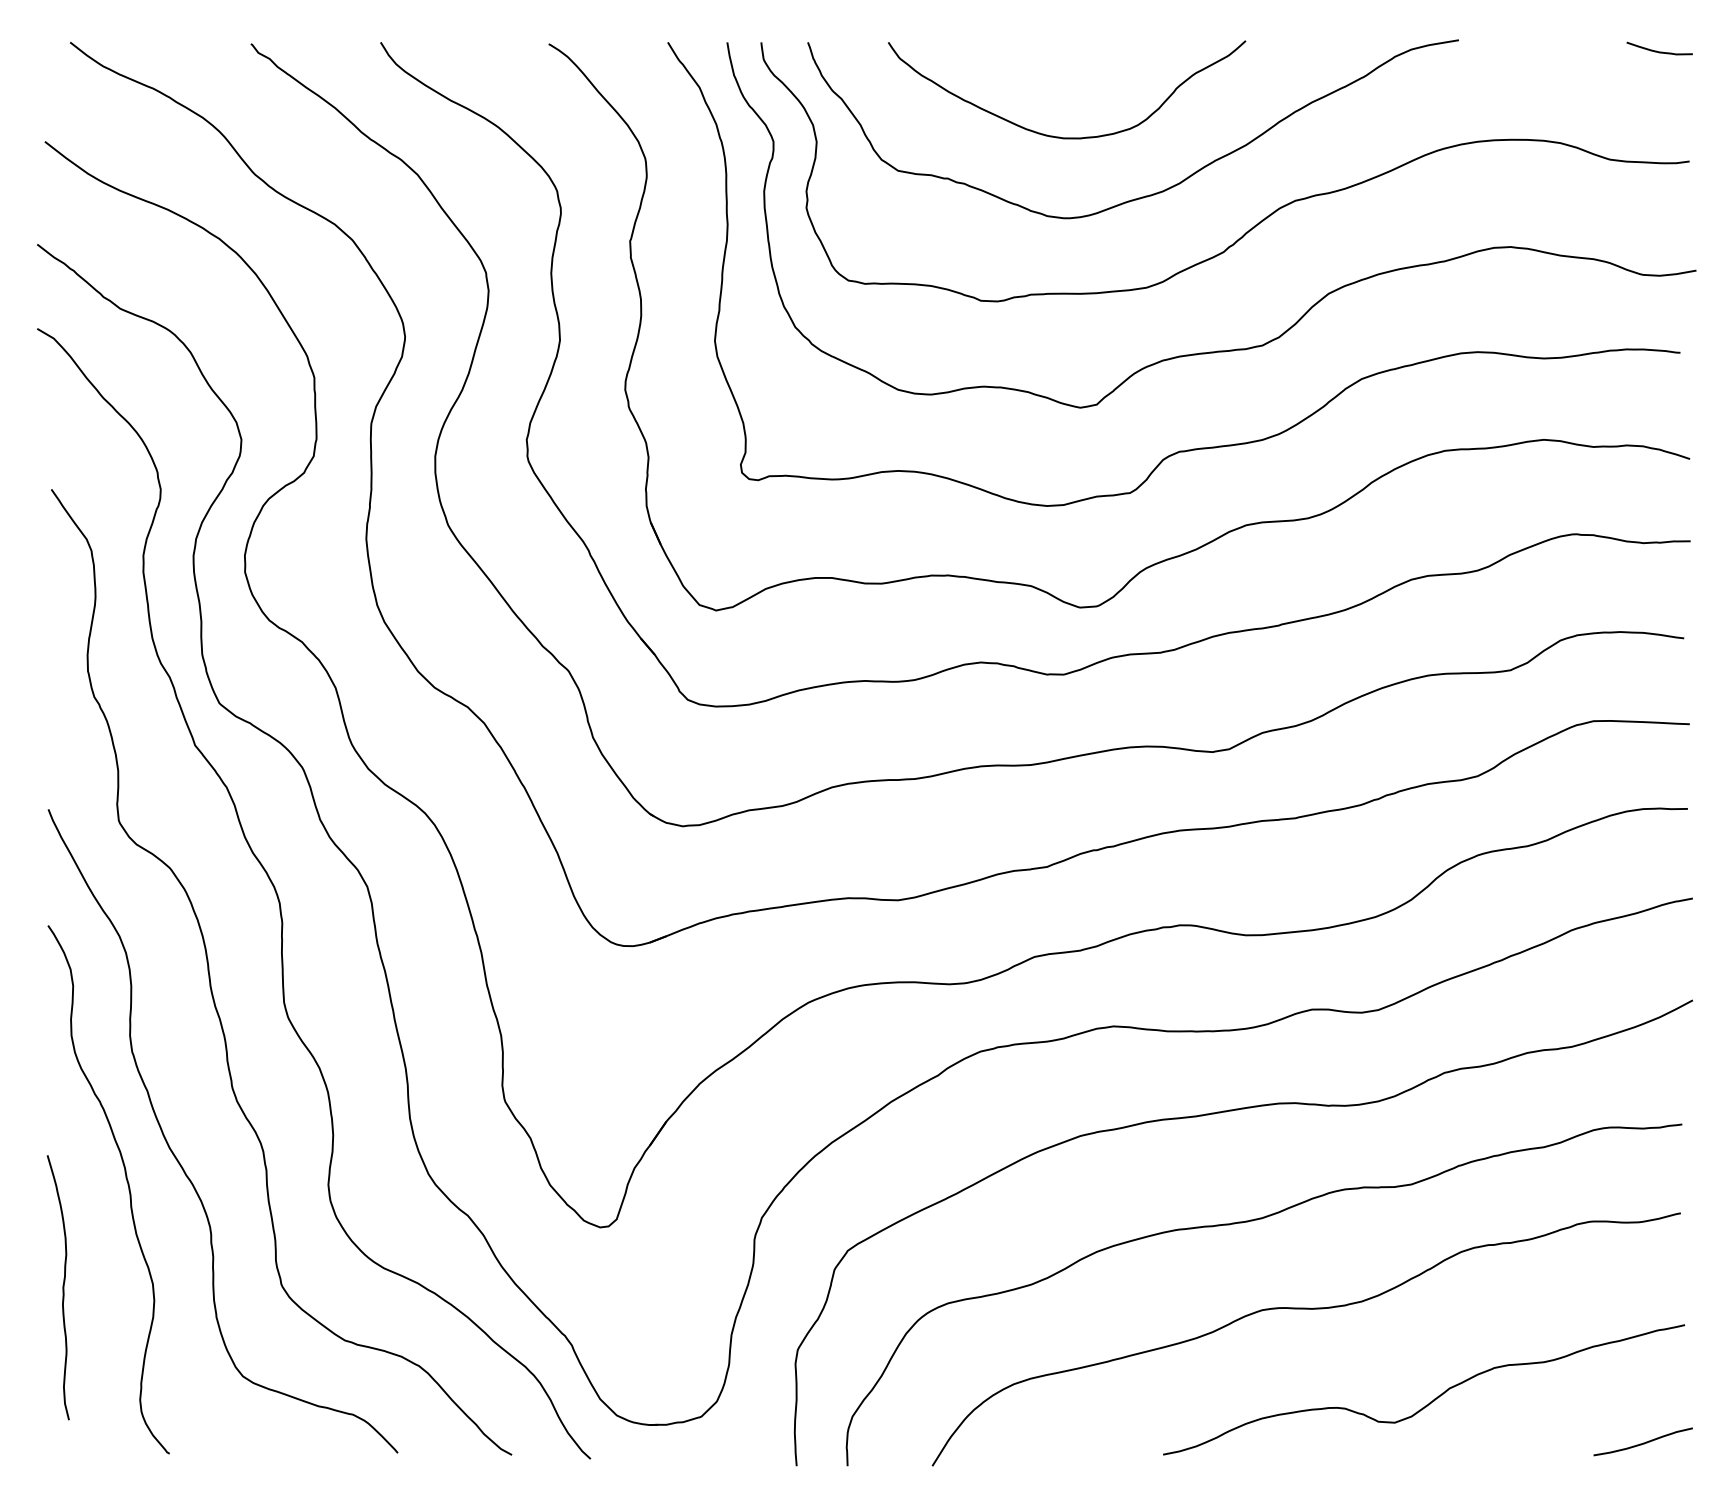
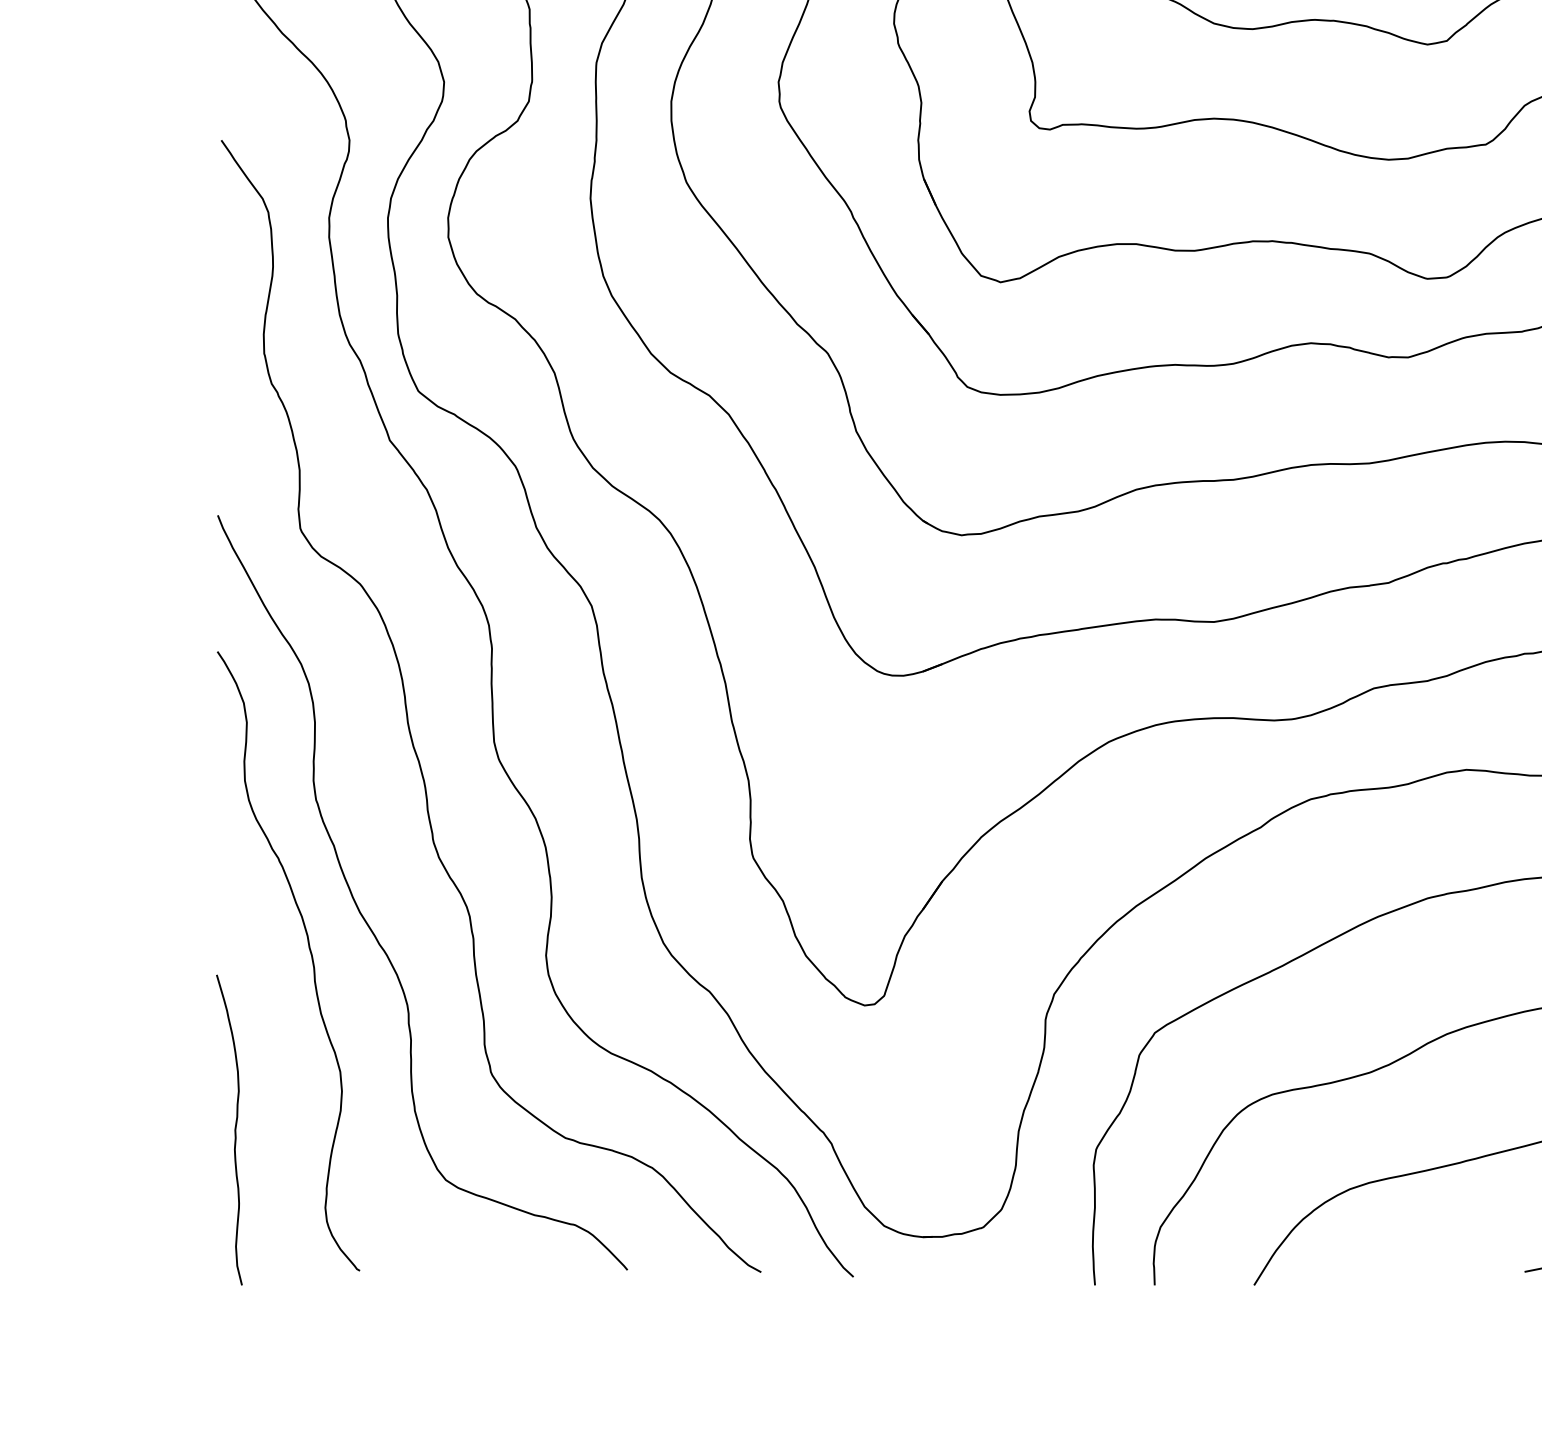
curve: (62, 1287) -> (234, 1129), moved

